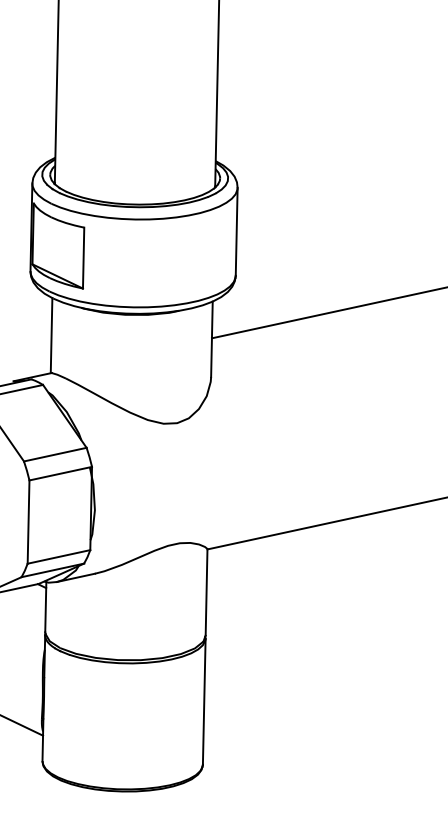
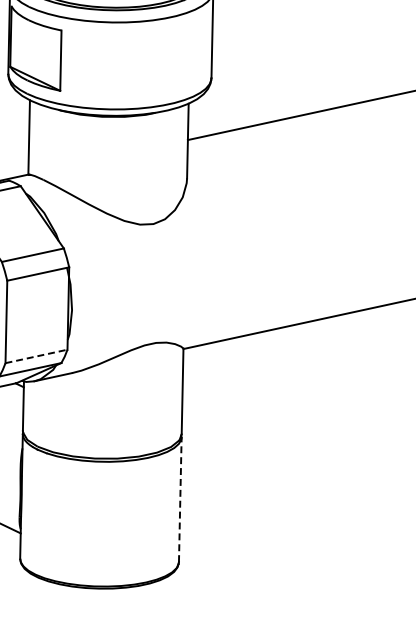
line: (59, 556) -> (37, 356), solid -> dashed
line: (204, 701) -> (180, 499), solid -> dashed

